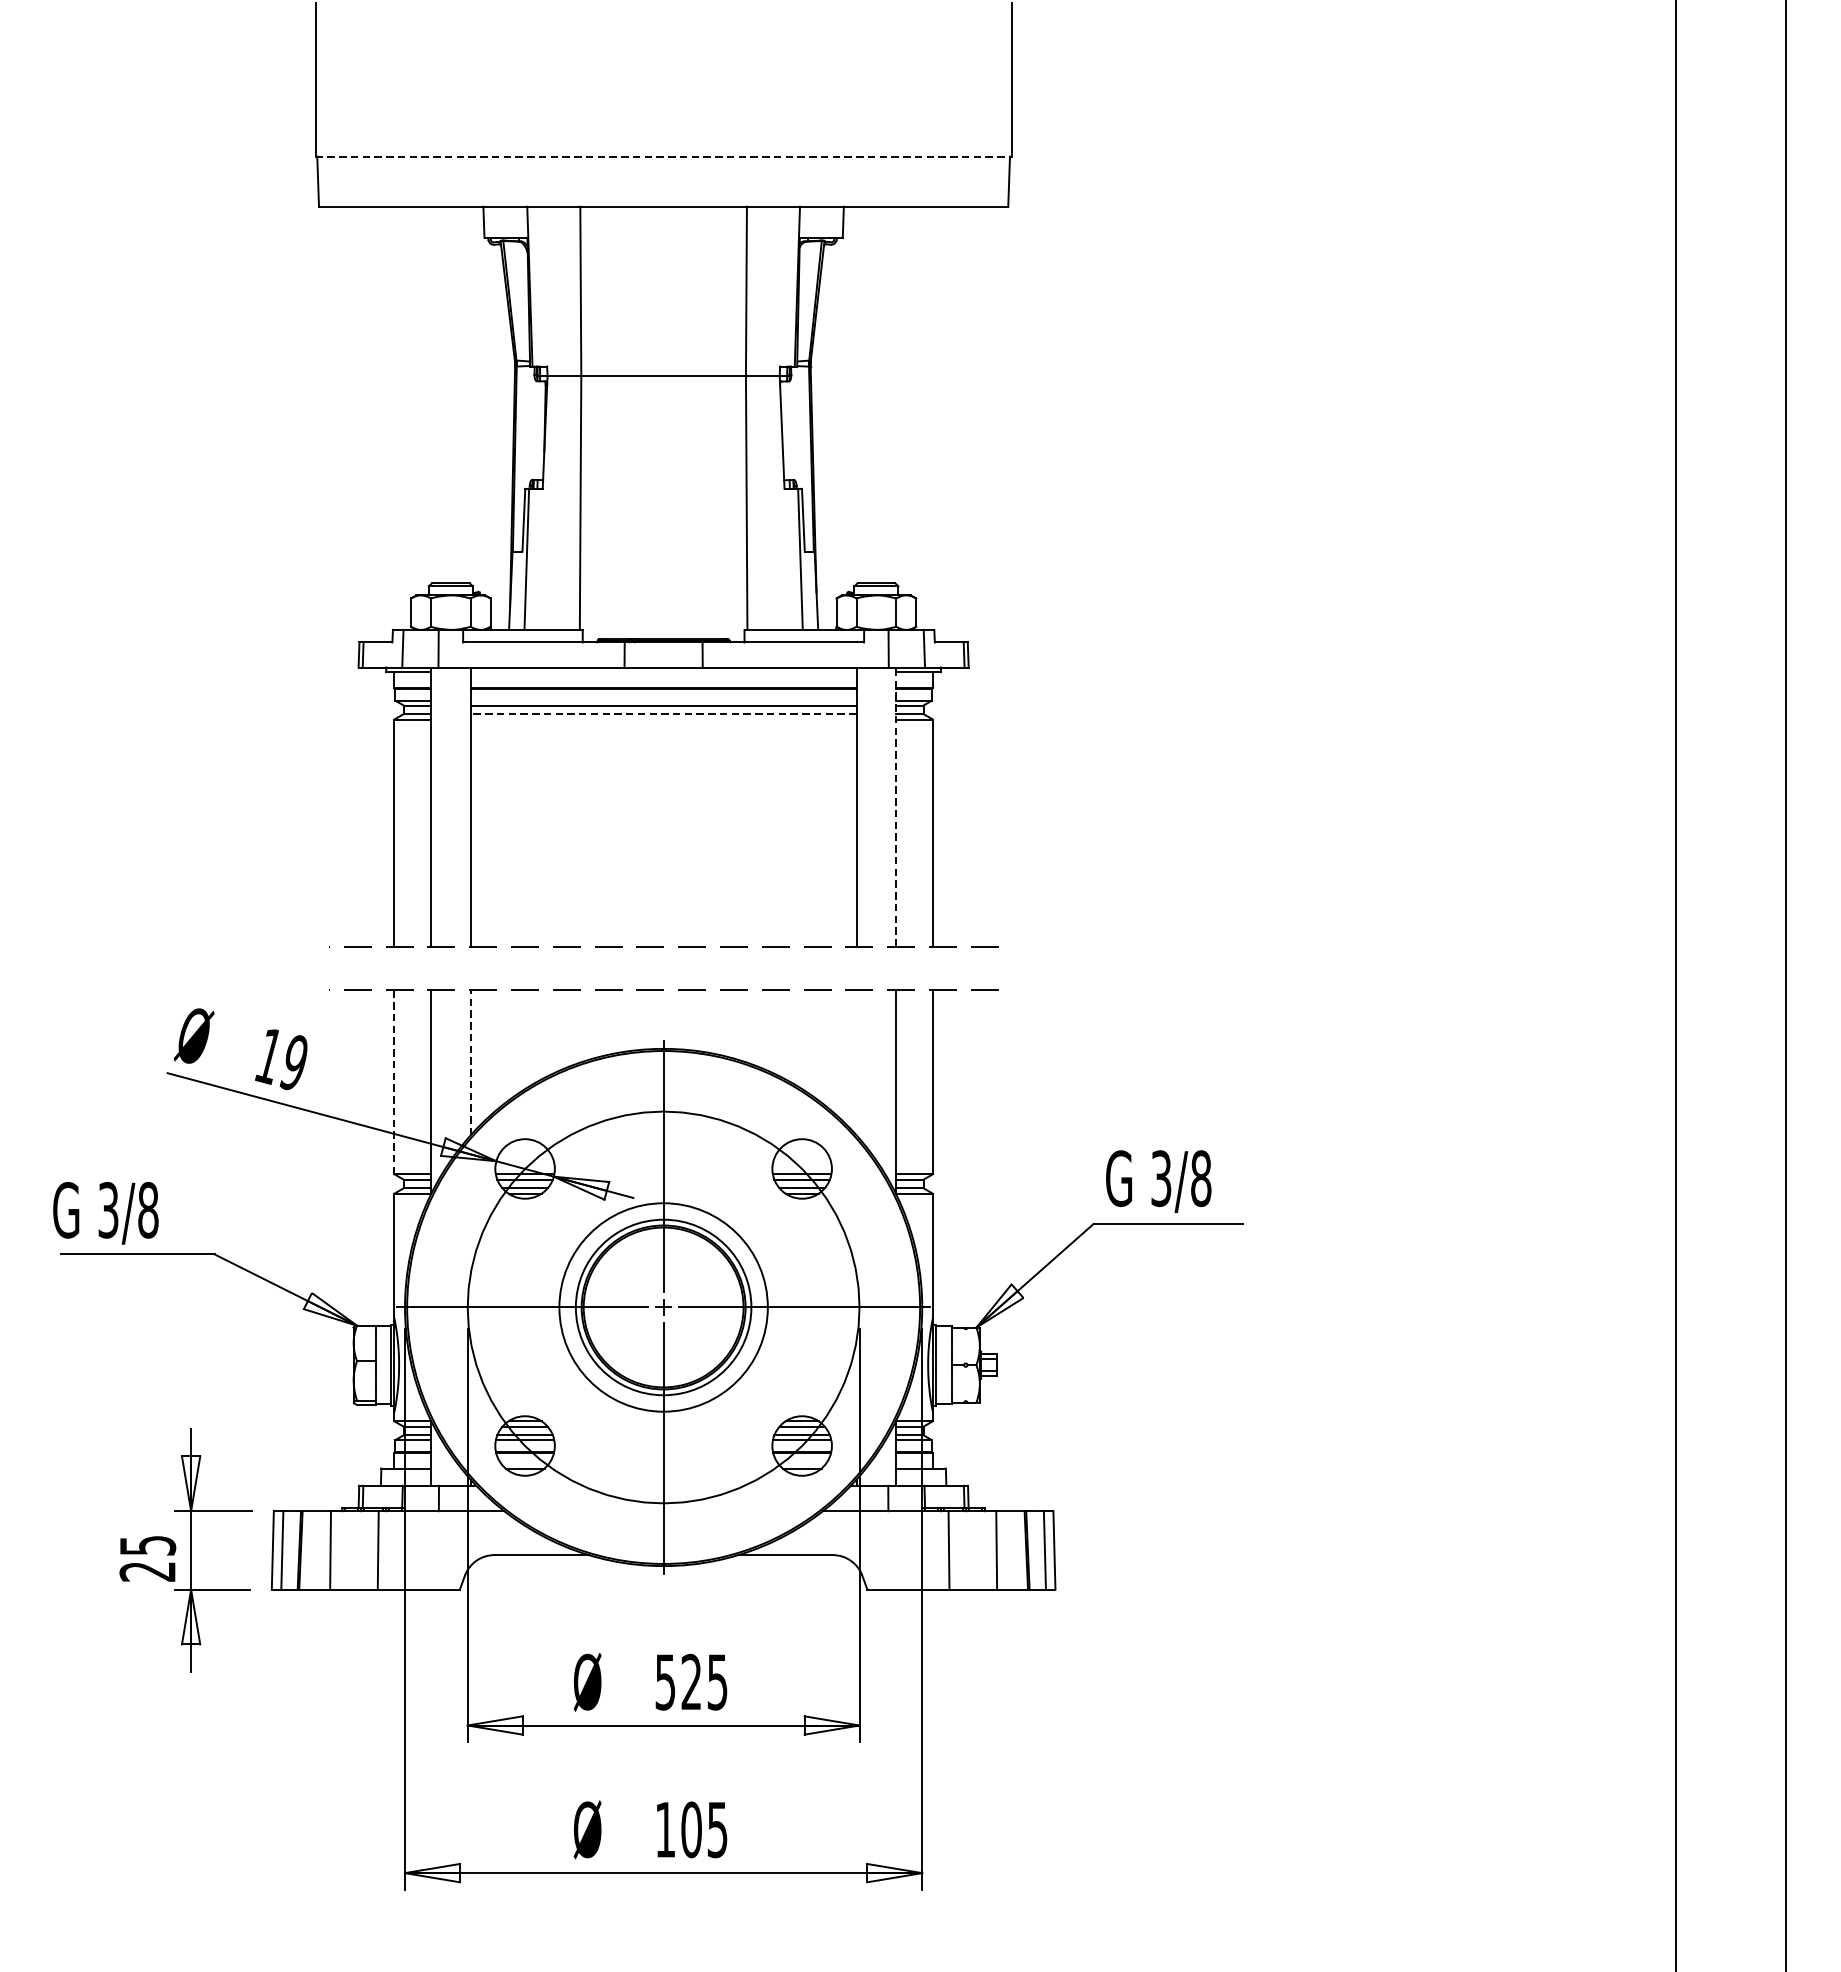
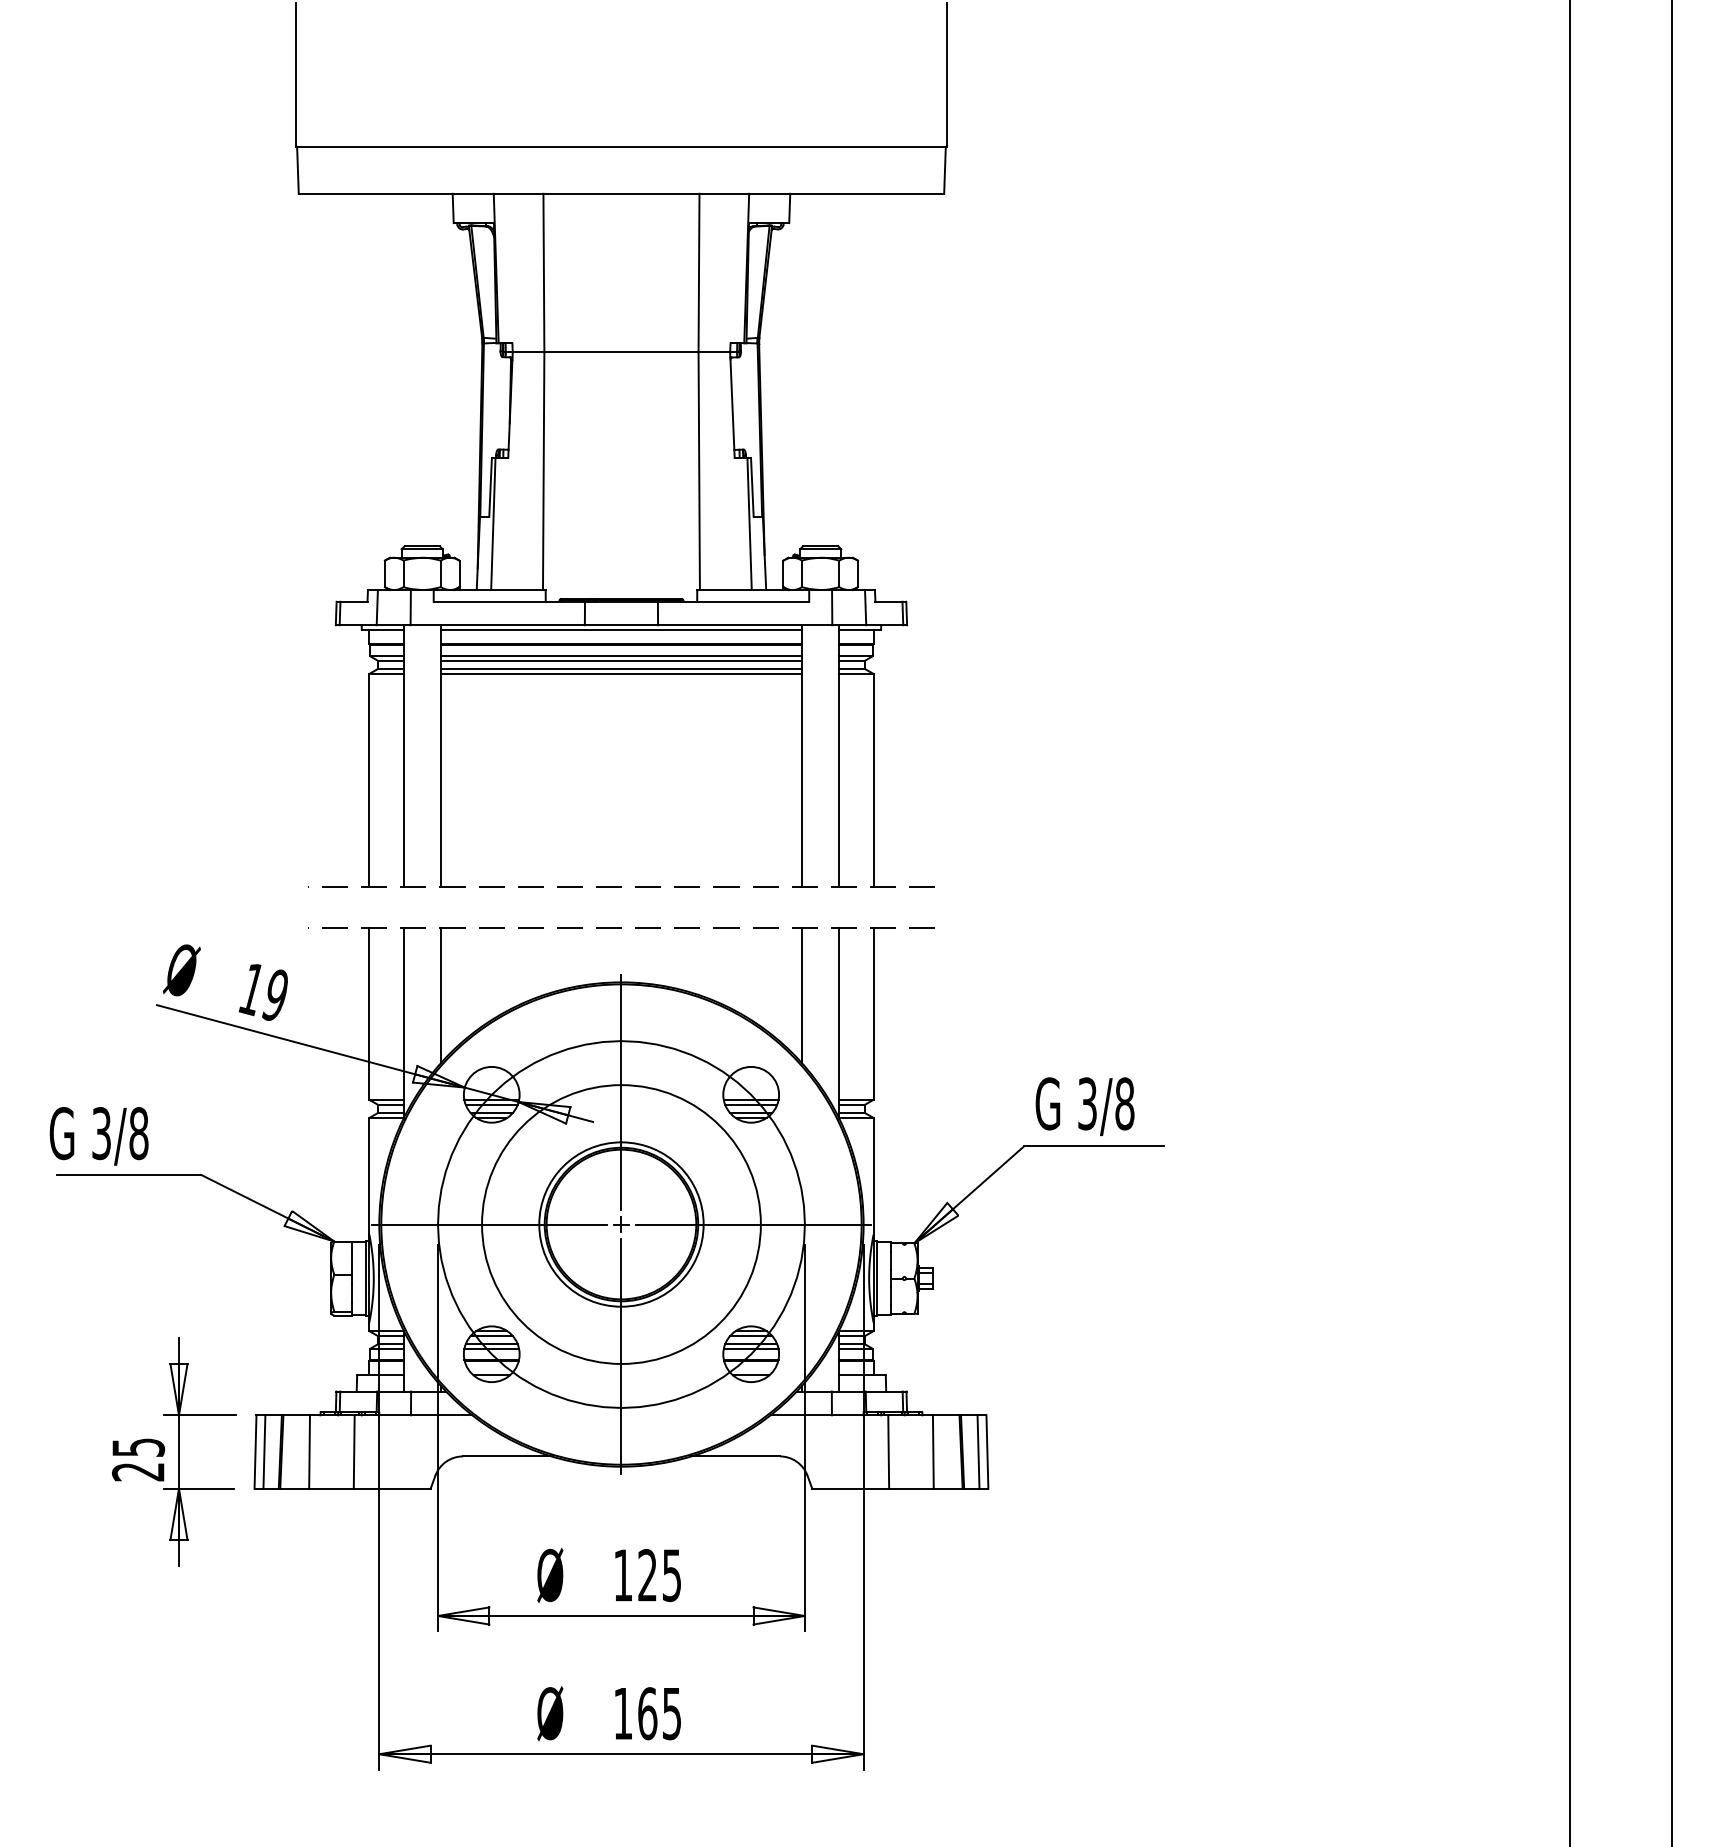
line: (663, 156) -> (621, 146), dashed -> solid
line: (663, 672) -> (621, 629), added
line: (663, 700) -> (621, 656), added
line: (663, 713) -> (621, 668), dashed -> solid
line: (663, 719) -> (621, 673), added
line: (896, 806) -> (839, 755), dashed -> solid
line: (470, 1062) -> (440, 995), dashed -> solid
line: (856, 1062) -> (802, 995), added
line: (394, 1083) -> (369, 1014), dashed -> solid
circle: (663, 1307) -> (621, 1224), size x1.43
text: (665, 1682) -> (623, 1575), 525 -> 125
text: (691, 1829) -> (647, 1713), 105 -> 165

